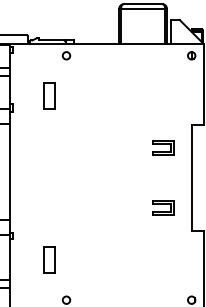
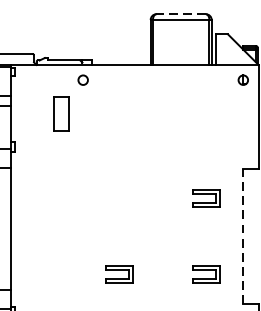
line: (142, 4) -> (180, 14), solid -> dashed
part: (49, 95) -> (61, 113), moved
line: (191, 178) -> (243, 237), solid -> dashed
part: (95, 207) -> (120, 274), added

